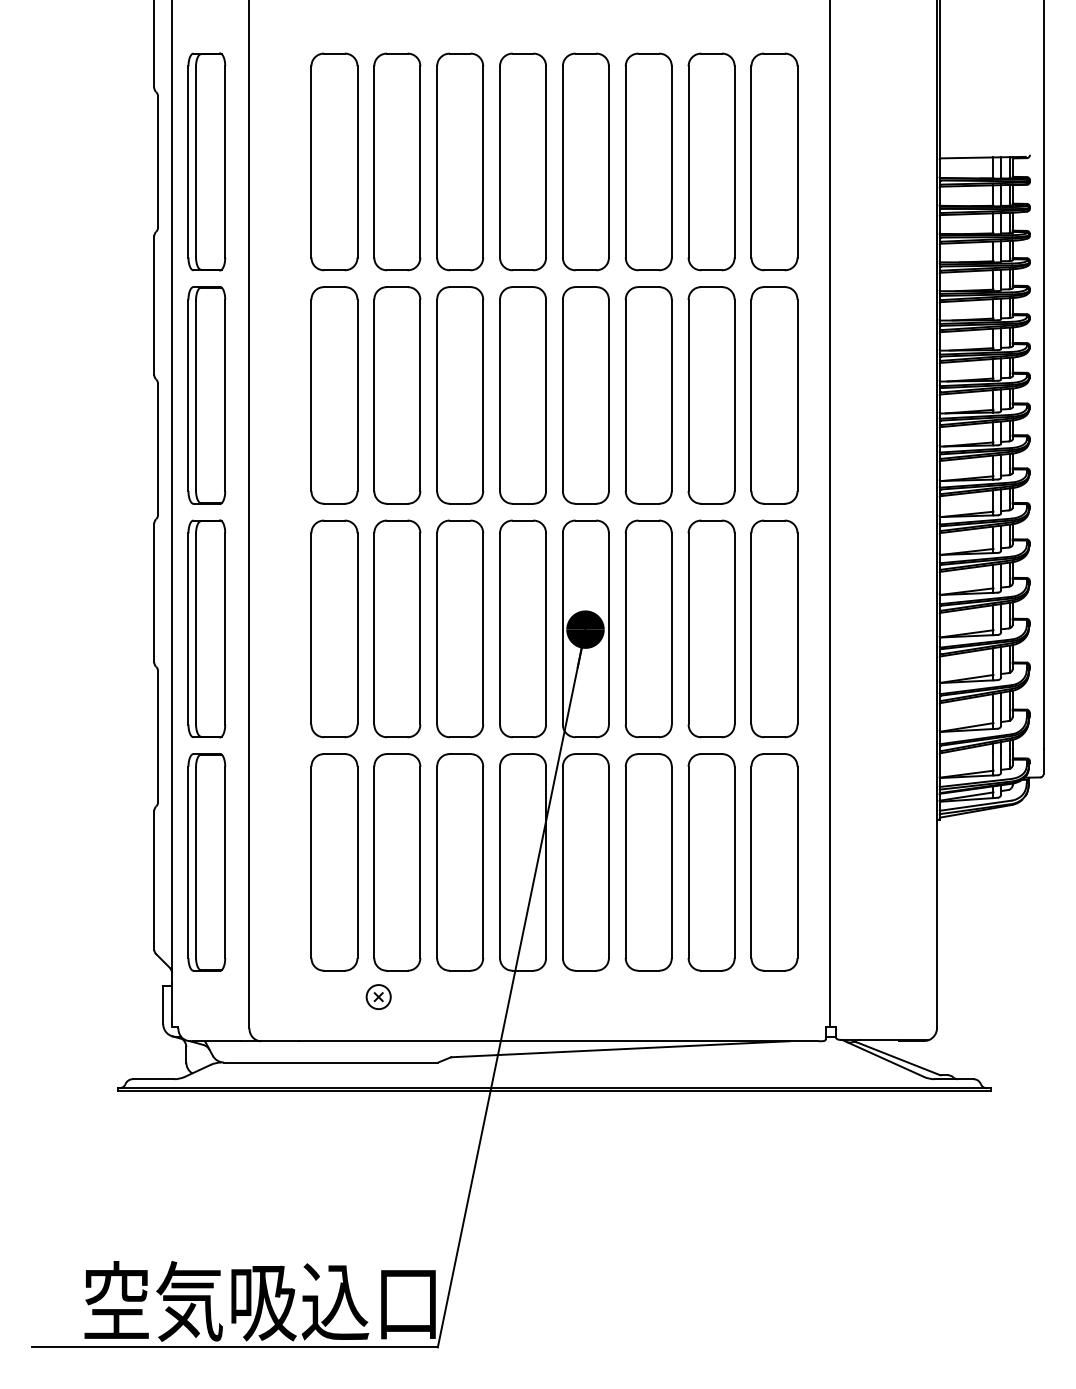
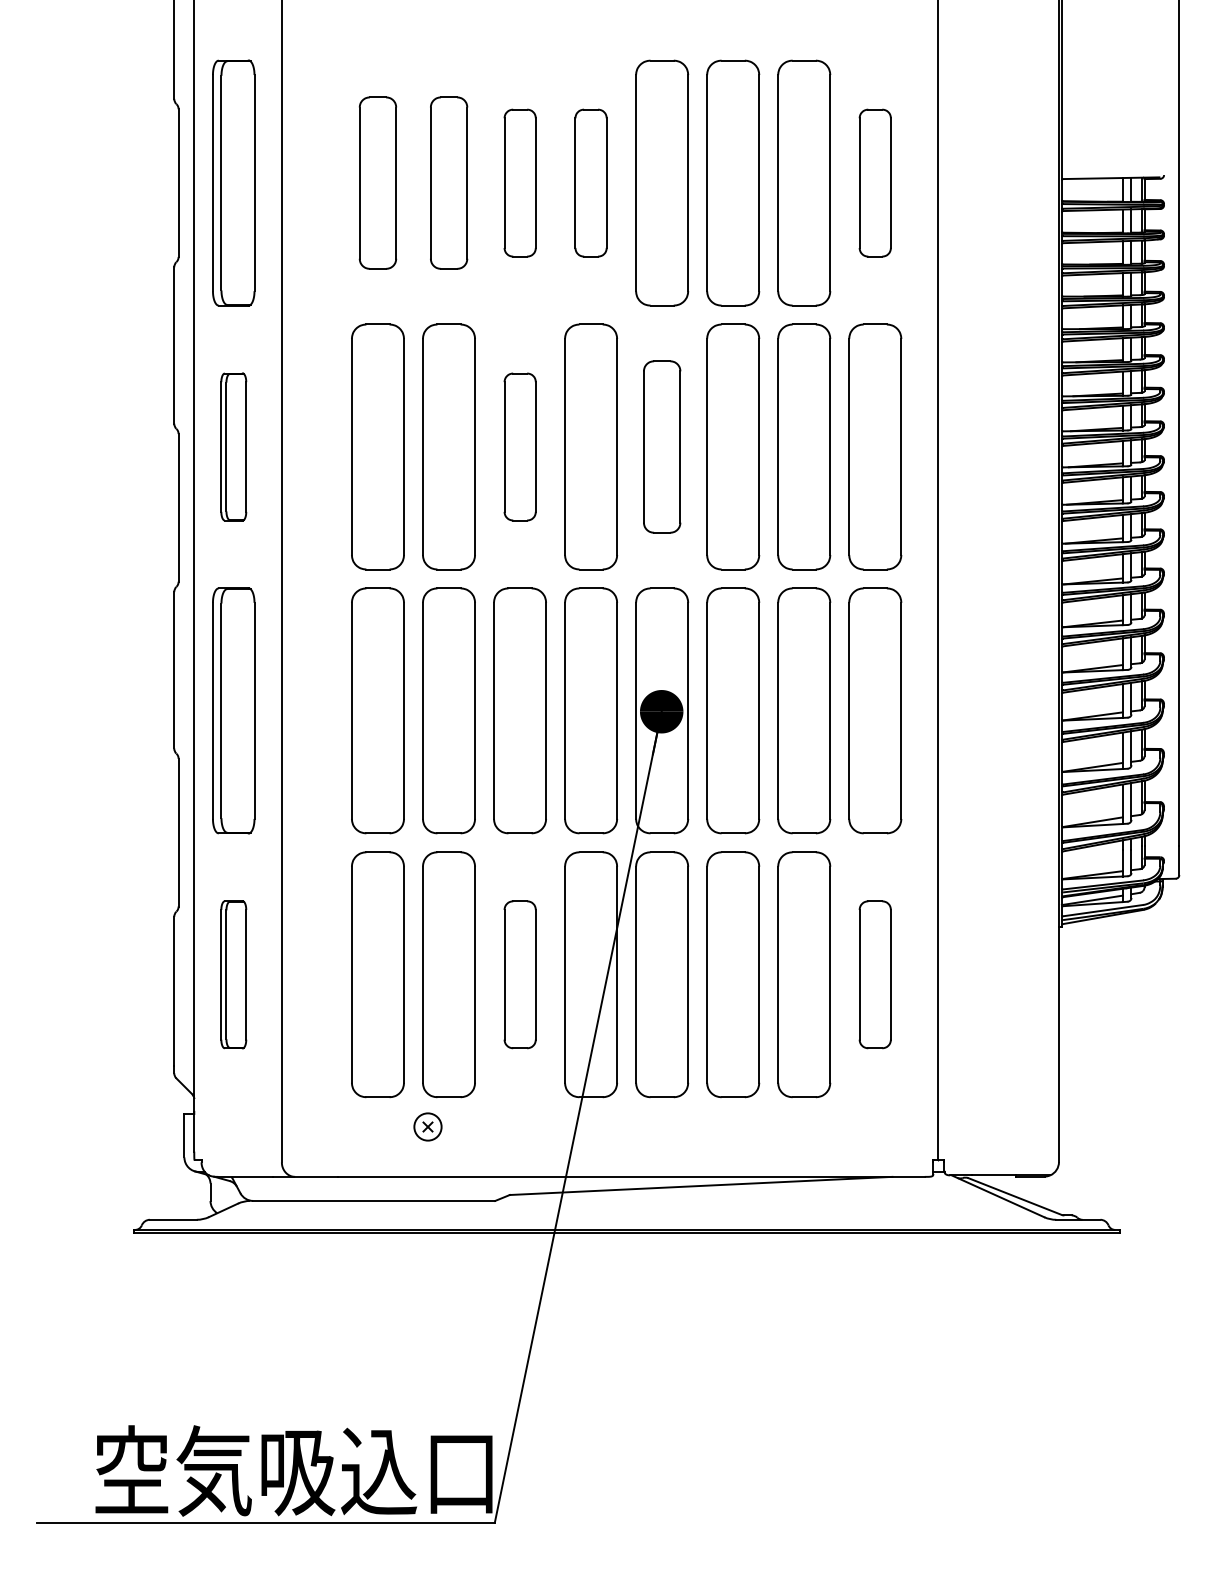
part: (334, 161) -> (378, 182), size x0.7
part: (397, 161) -> (449, 182), size x0.7
part: (460, 161) -> (520, 182), size x0.6
part: (522, 161) -> (590, 182), size x0.6
part: (774, 161) -> (875, 182), size x0.6
part: (206, 395) -> (233, 447), size x0.6
part: (460, 395) -> (520, 447), size x0.6
part: (585, 395) -> (661, 447), size x0.7
part: (206, 862) -> (233, 974), size x0.6
part: (460, 862) -> (520, 974), size x0.6
part: (774, 862) -> (875, 974), size x0.6

